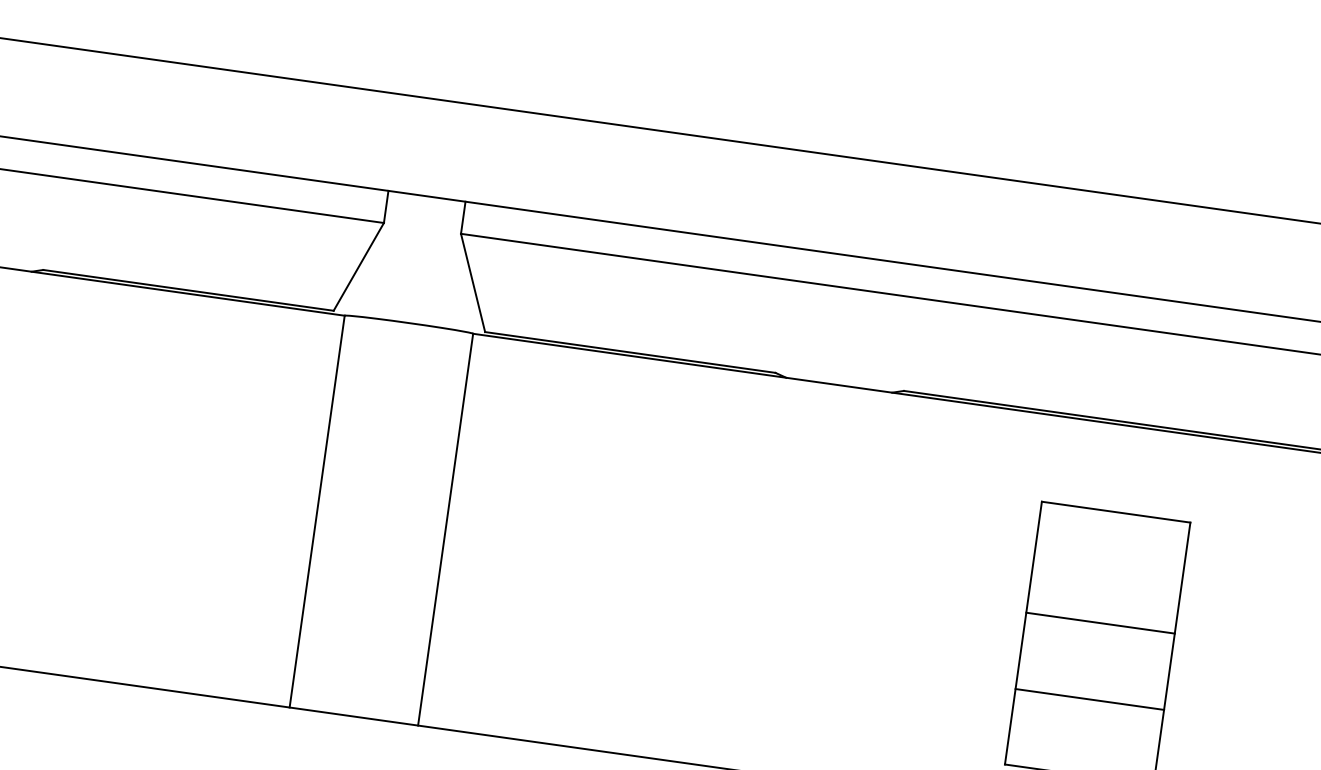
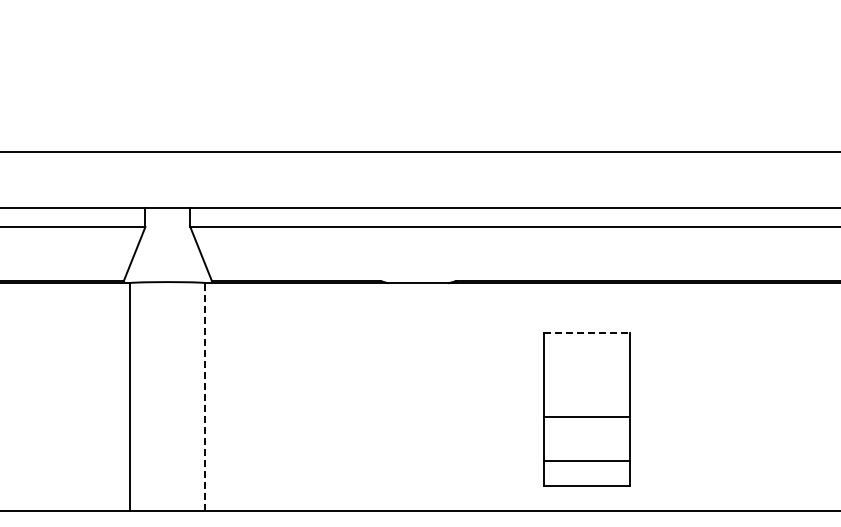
line: (1117, 512) -> (587, 333), solid -> dashed
line: (446, 528) -> (205, 396), solid -> dashed
line: (1099, 623) -> (586, 417), moved
line: (1089, 699) -> (586, 461), moved

